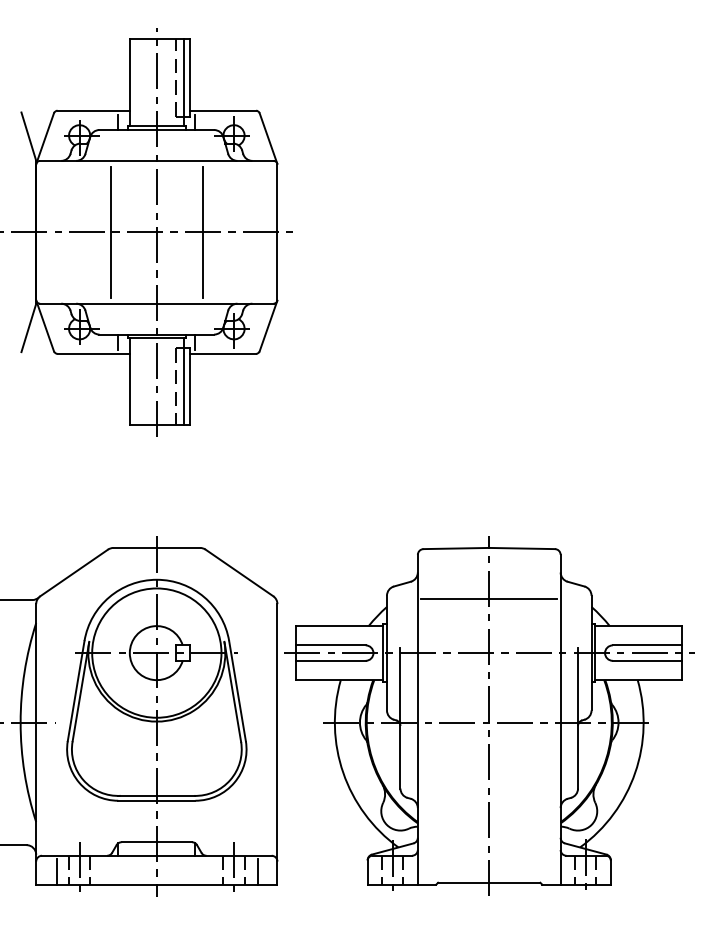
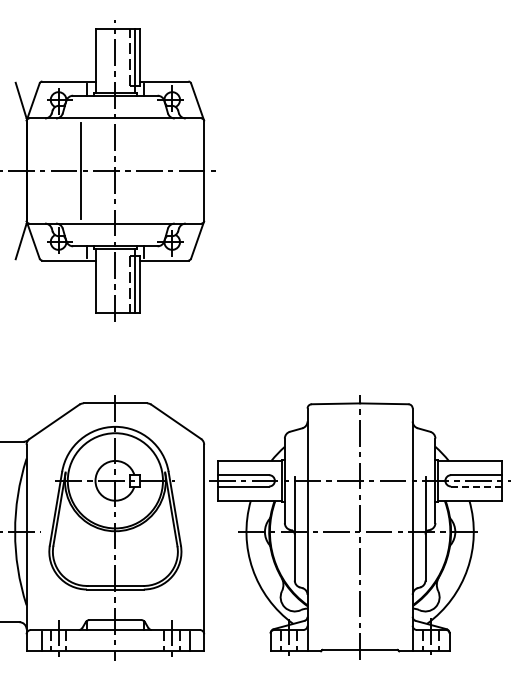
line: (203, 231) -> (149, 170), removed
line: (488, 599) -> (359, 441), removed
line: (647, 660) -> (476, 486), solid -> dashed

